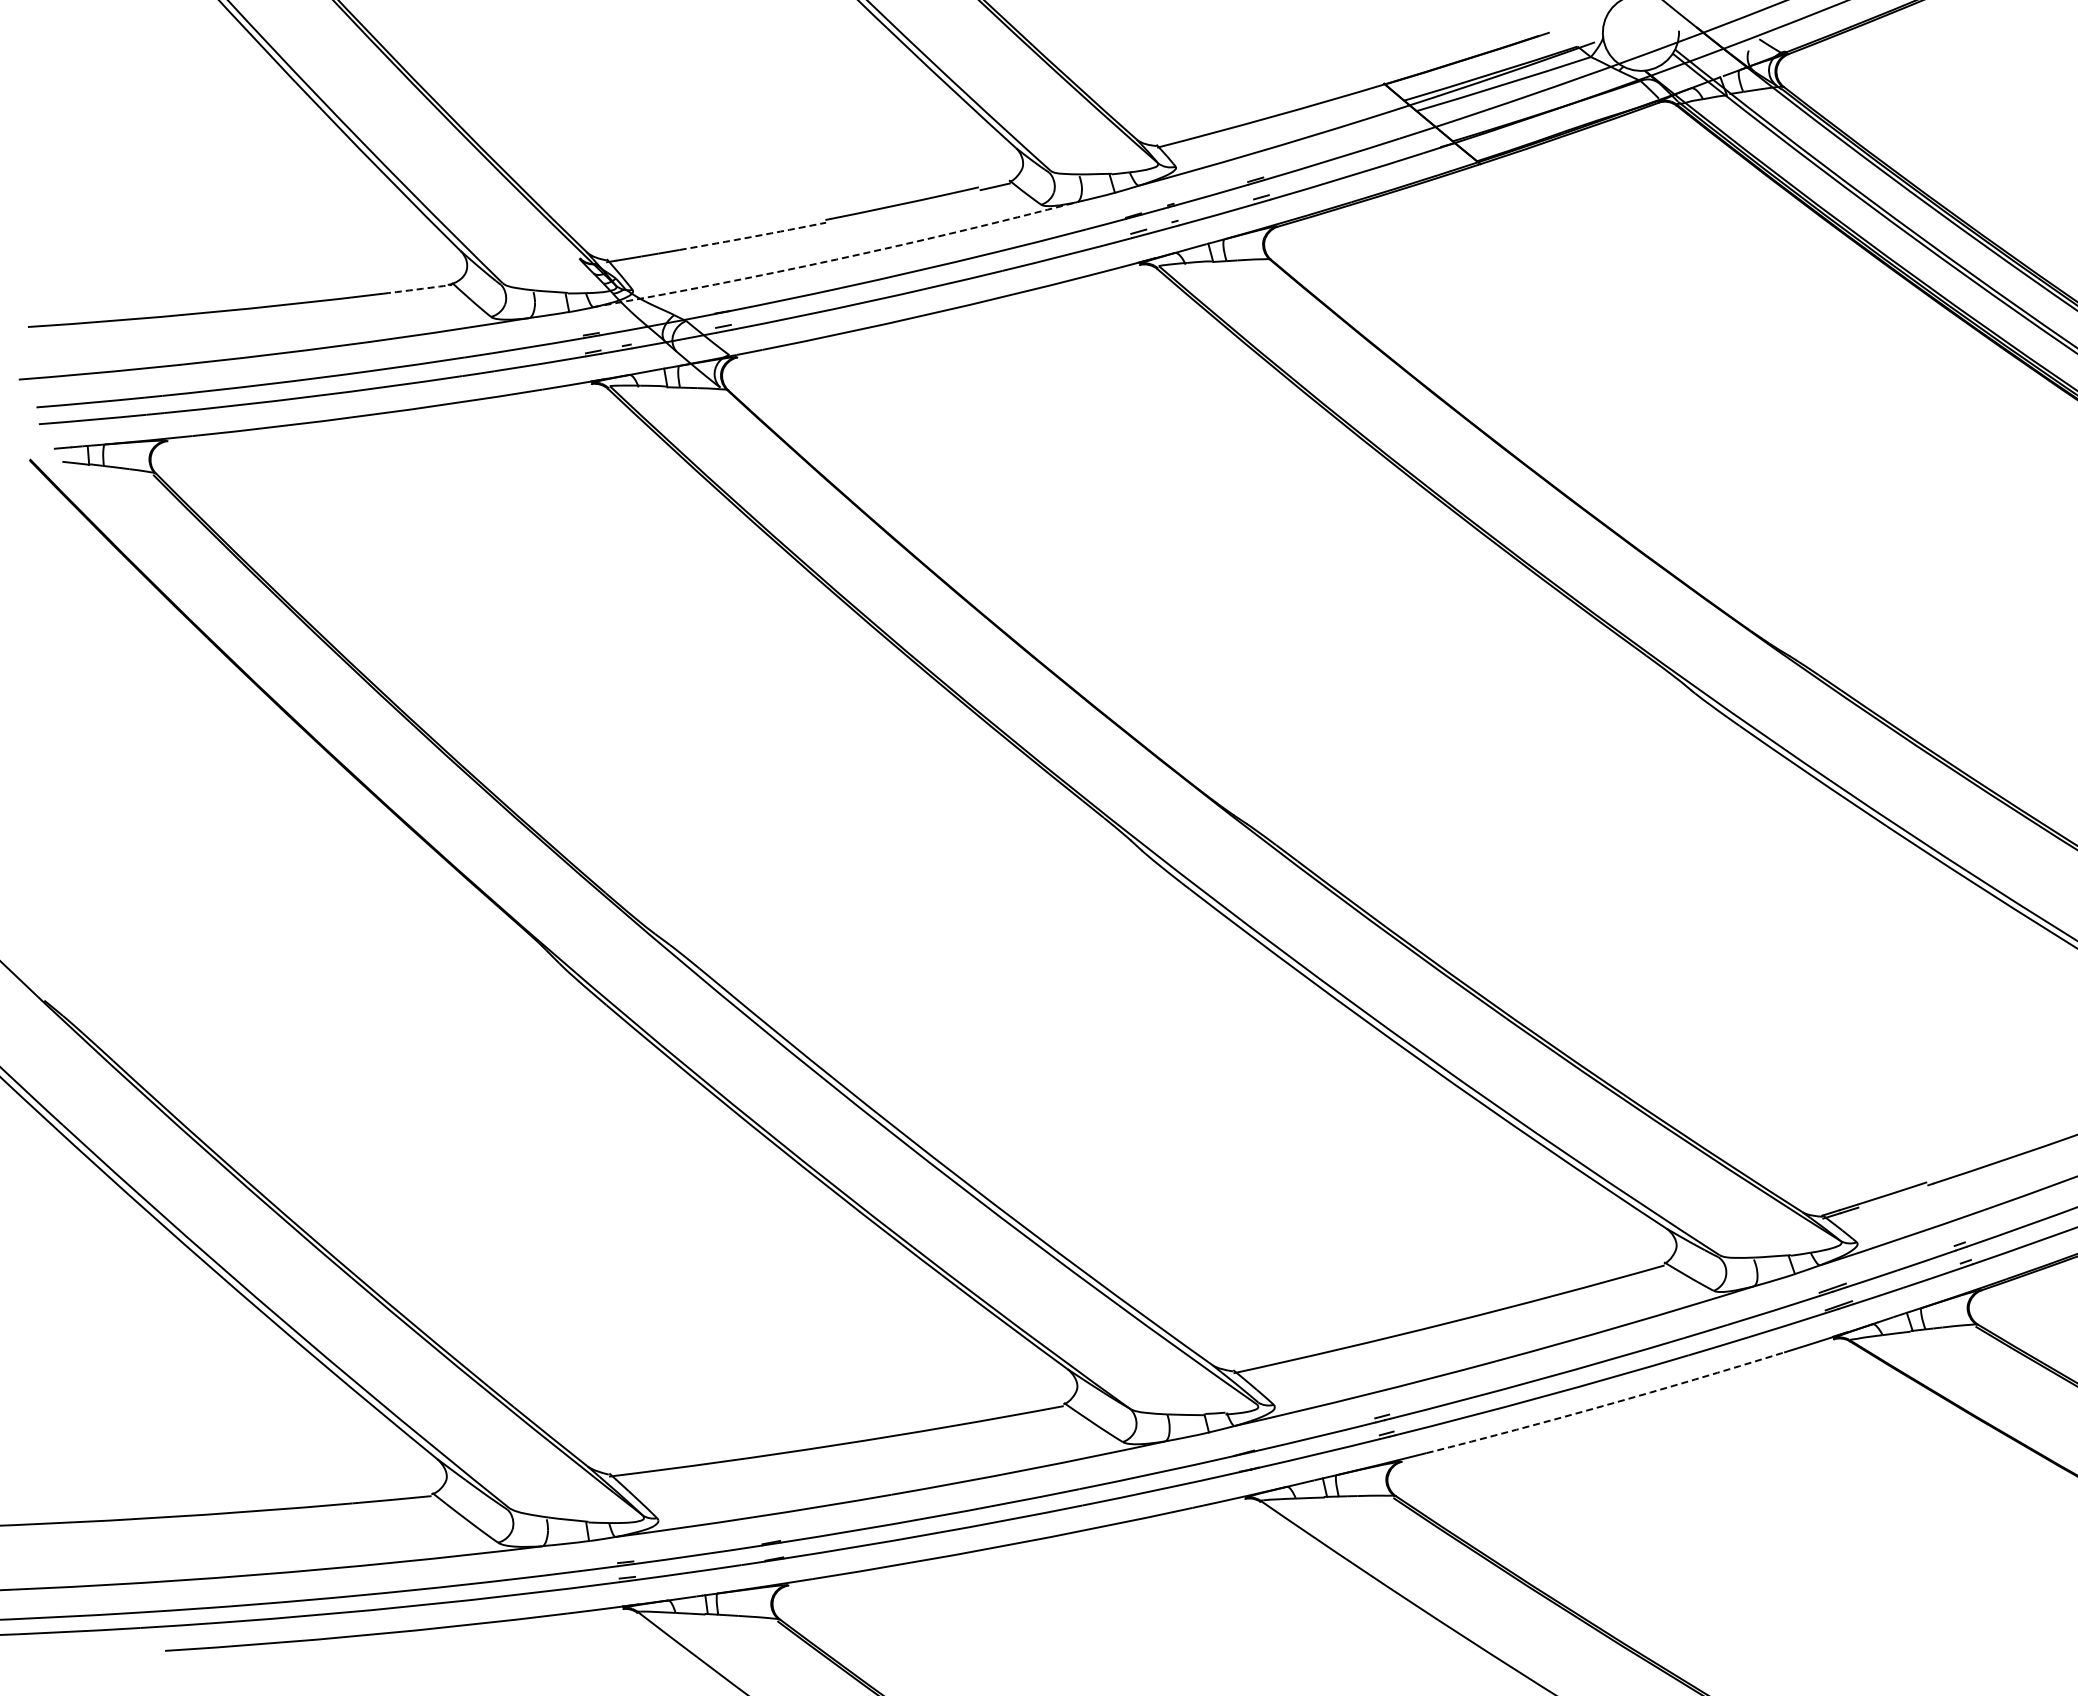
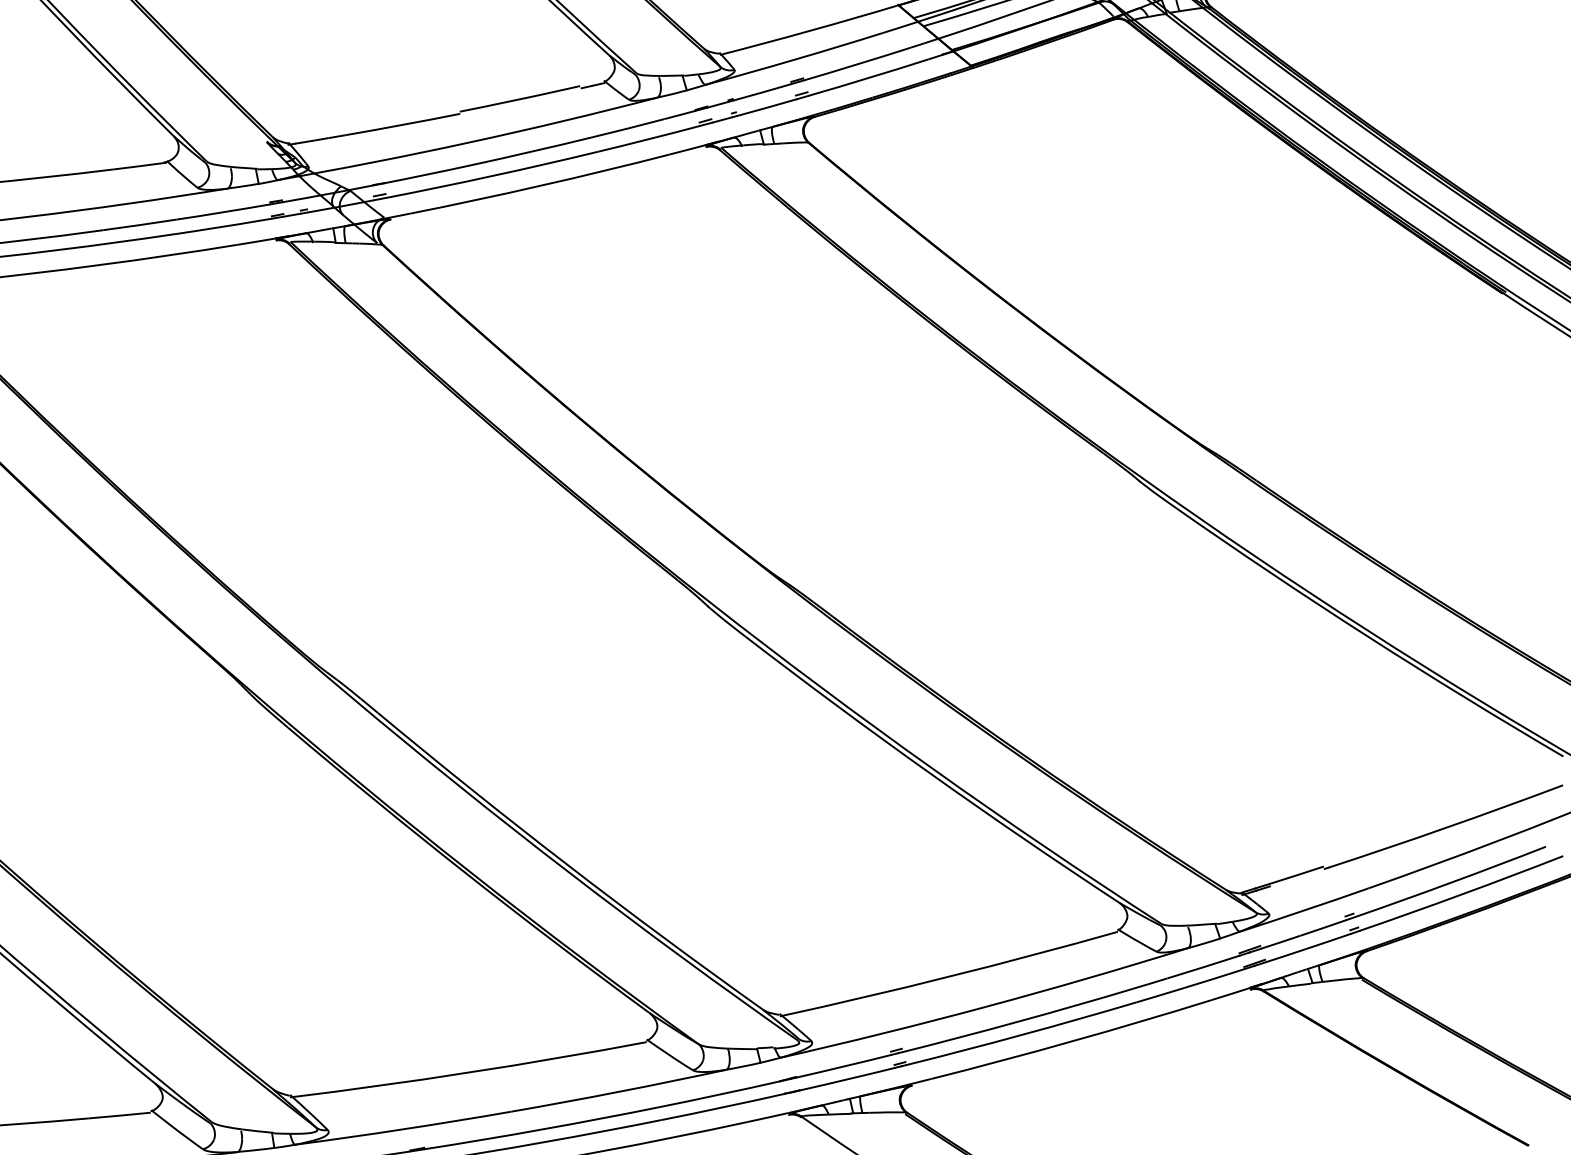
arc: (752, 236) -> (402, 124), dashed -> solid
arc: (836, 259) -> (468, 142), dashed -> solid
arc: (418, 289) -> (140, 166), dashed -> solid
arc: (1606, 1405) -> (1072, 1041), dashed -> solid

